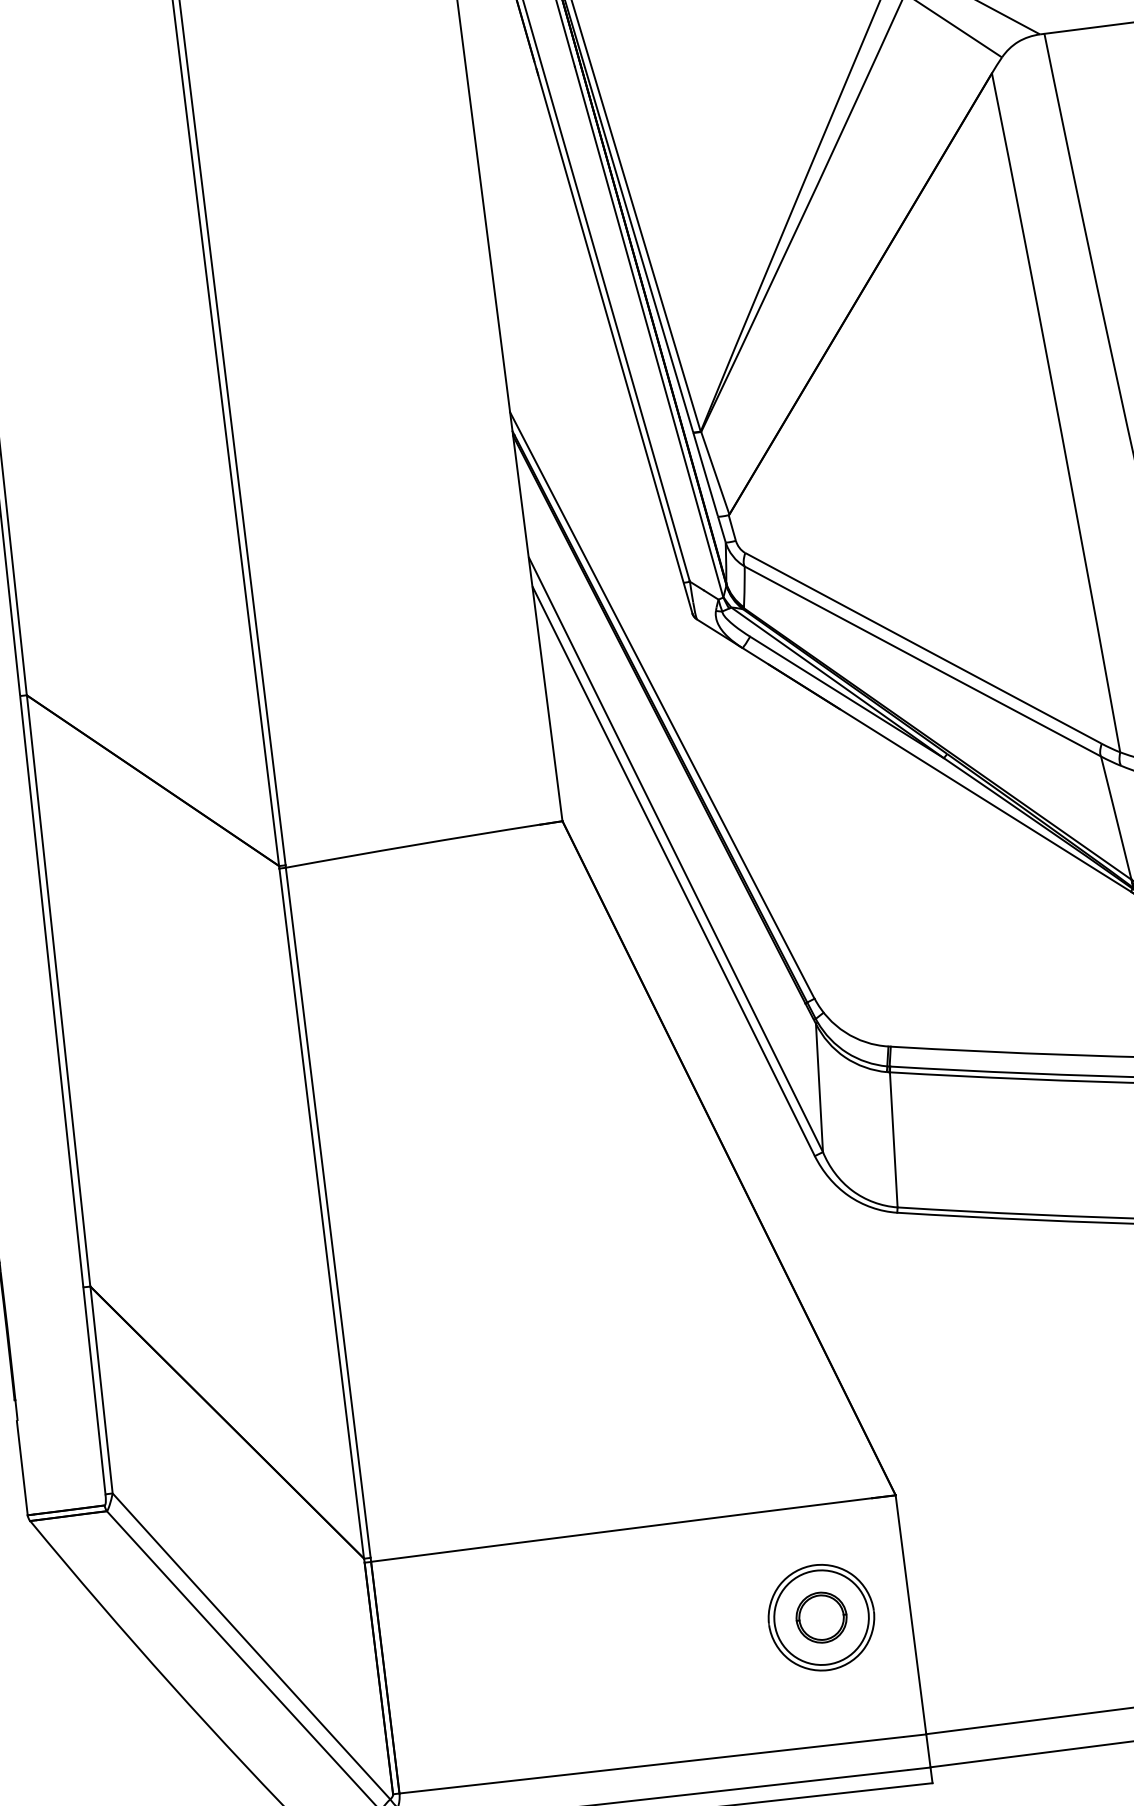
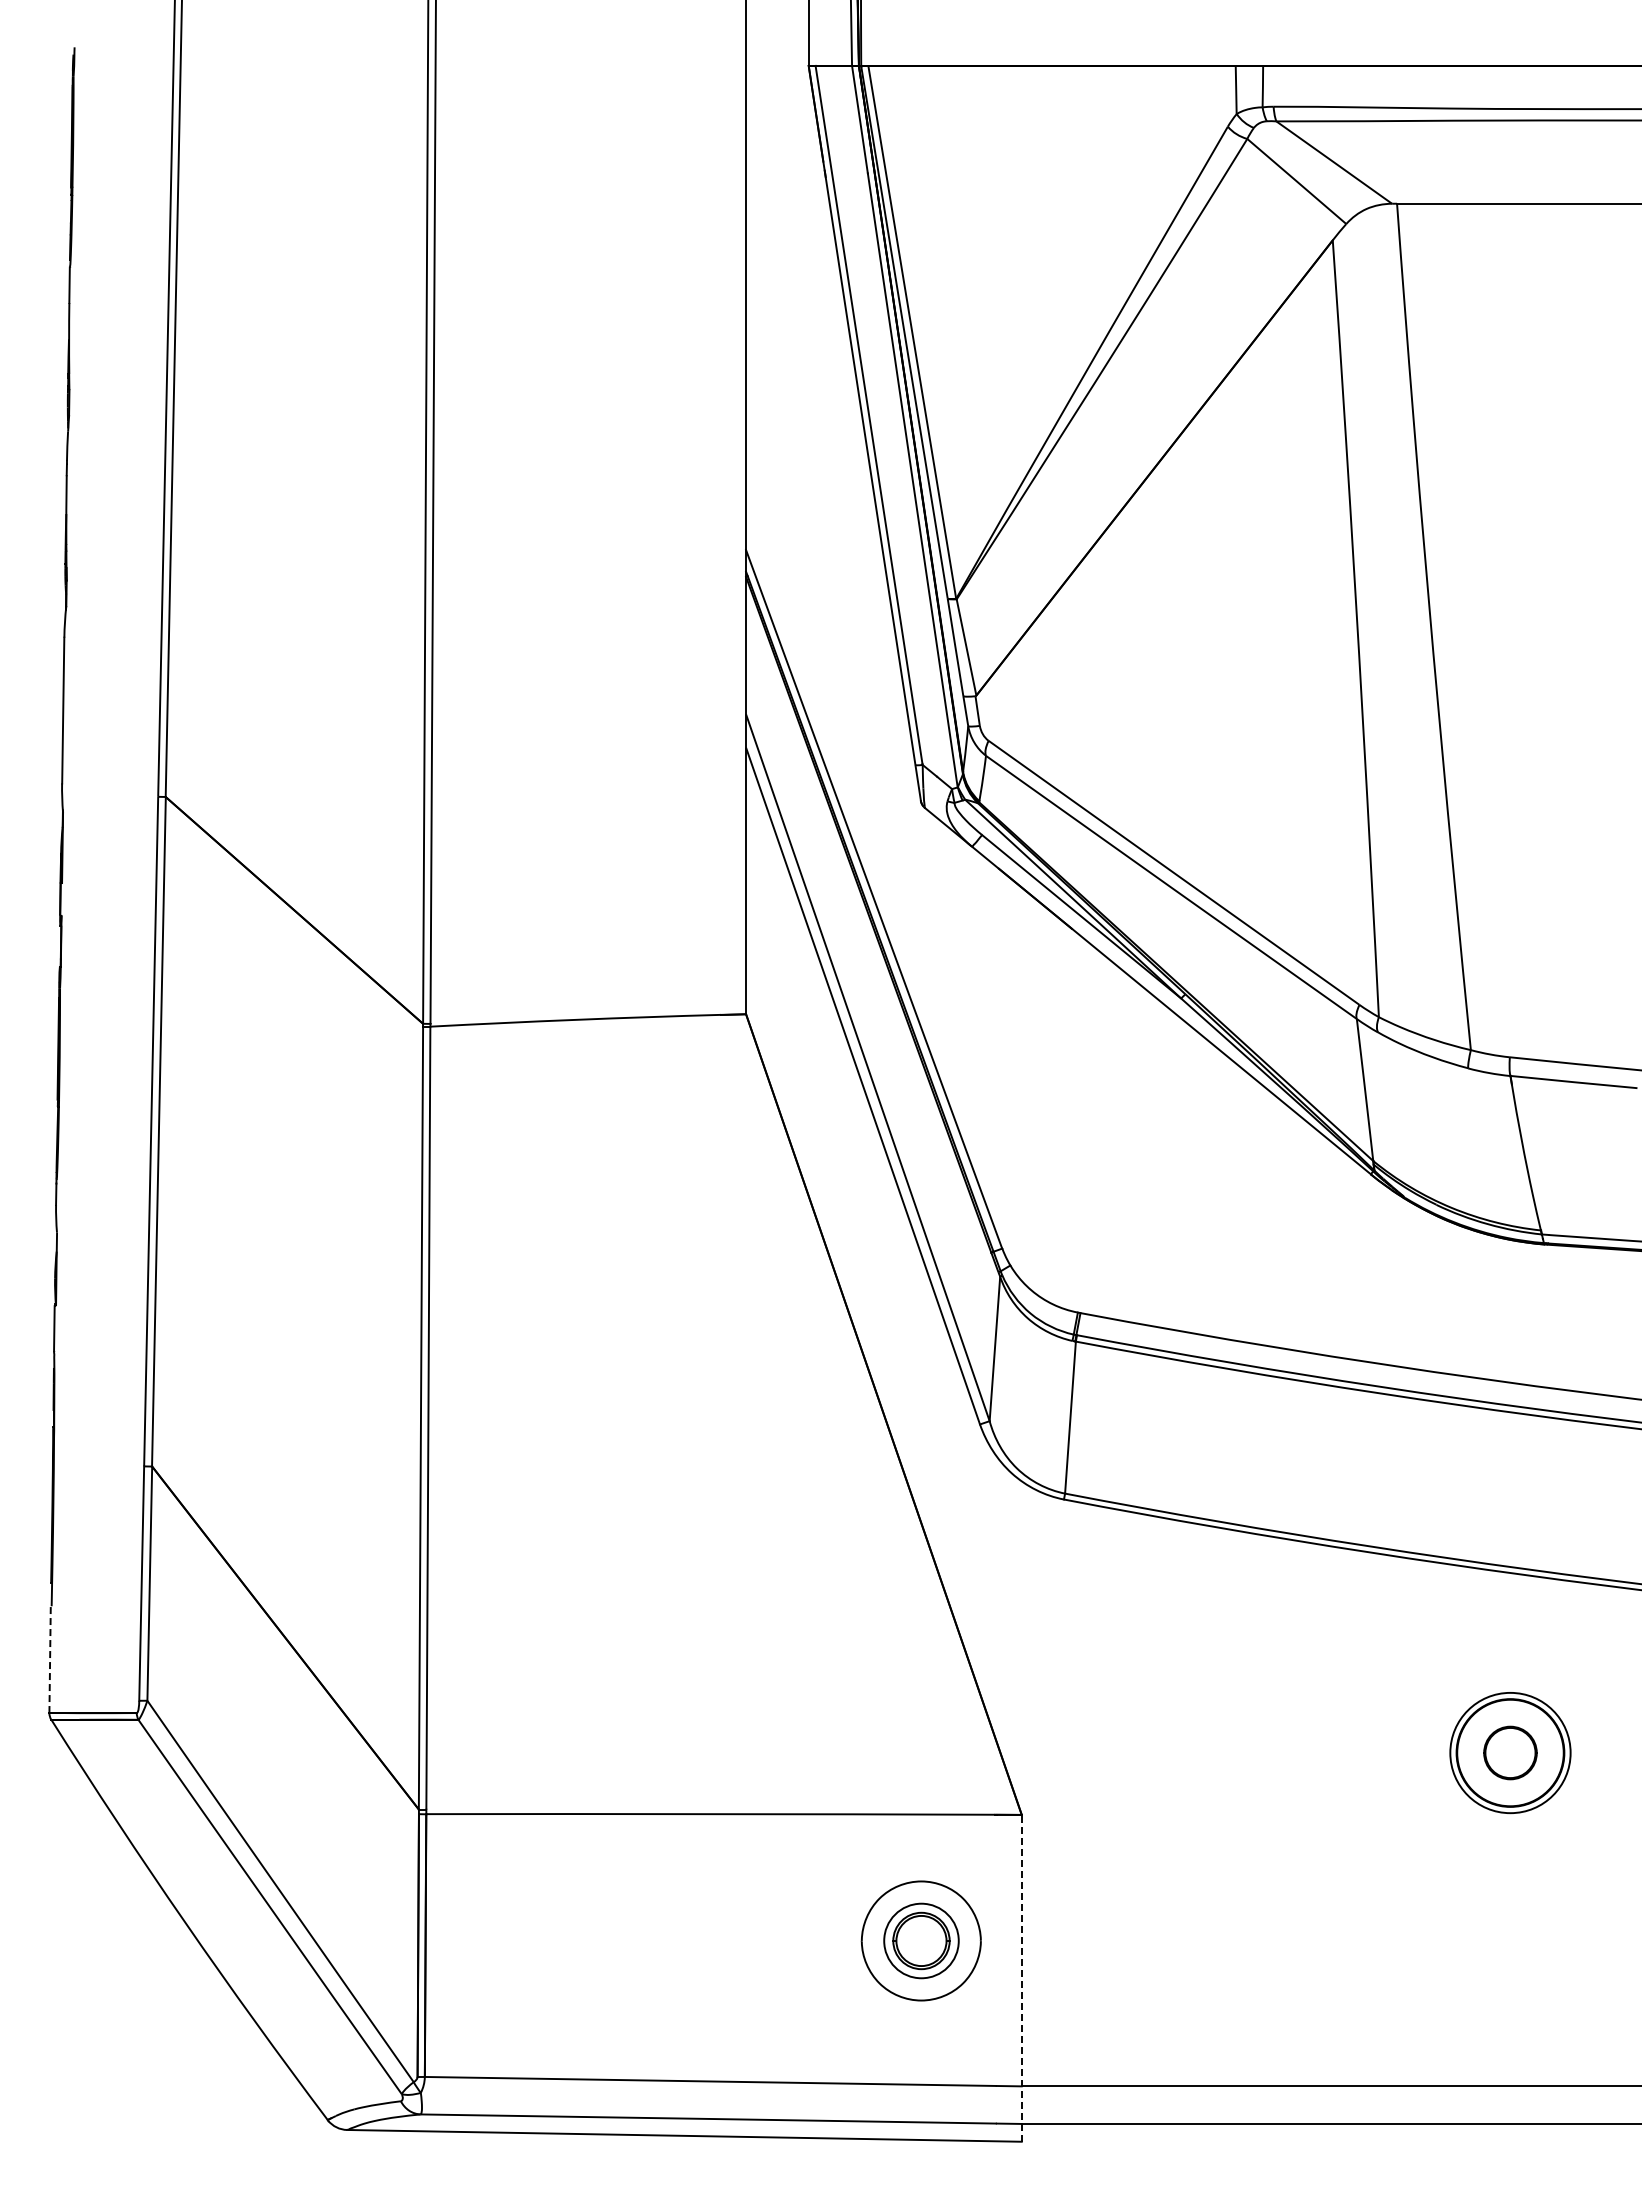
line: (22, 1468) -> (50, 1659), solid -> dashed
circle: (821, 1617) -> (921, 1940), size x0.7
line: (913, 1639) -> (1021, 1978), solid -> dashed

